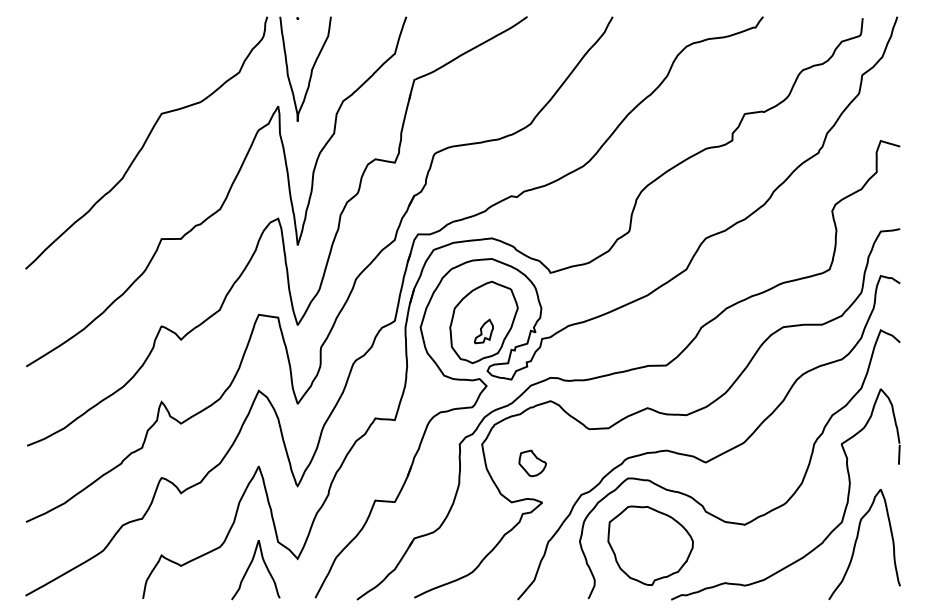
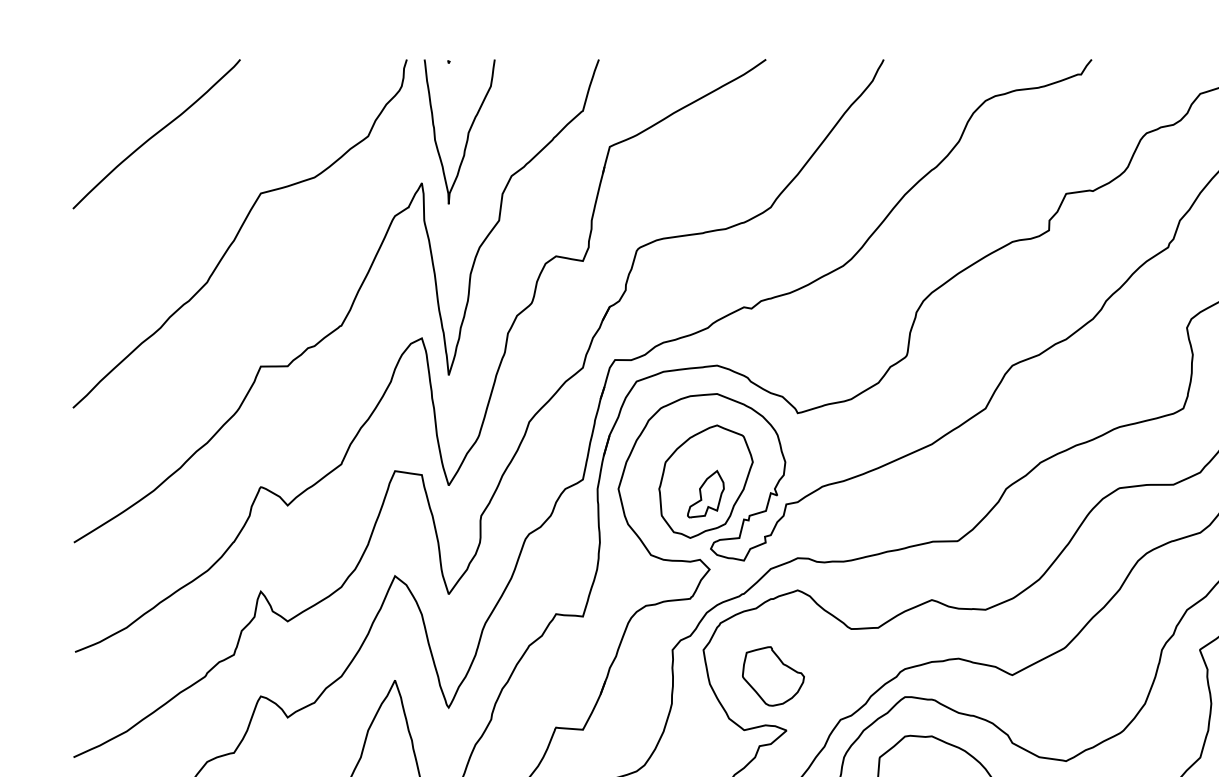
curve: (86, 70) -> (157, 133), added
part: (483, 331) -> (705, 494), size x1.43
part: (532, 463) -> (773, 676), size x1.67

